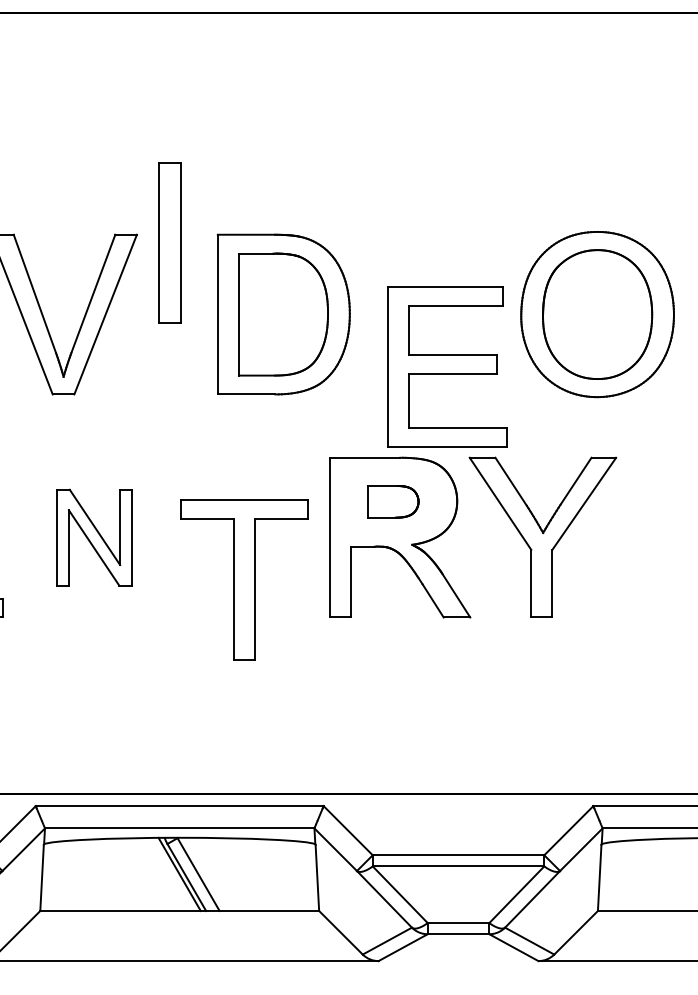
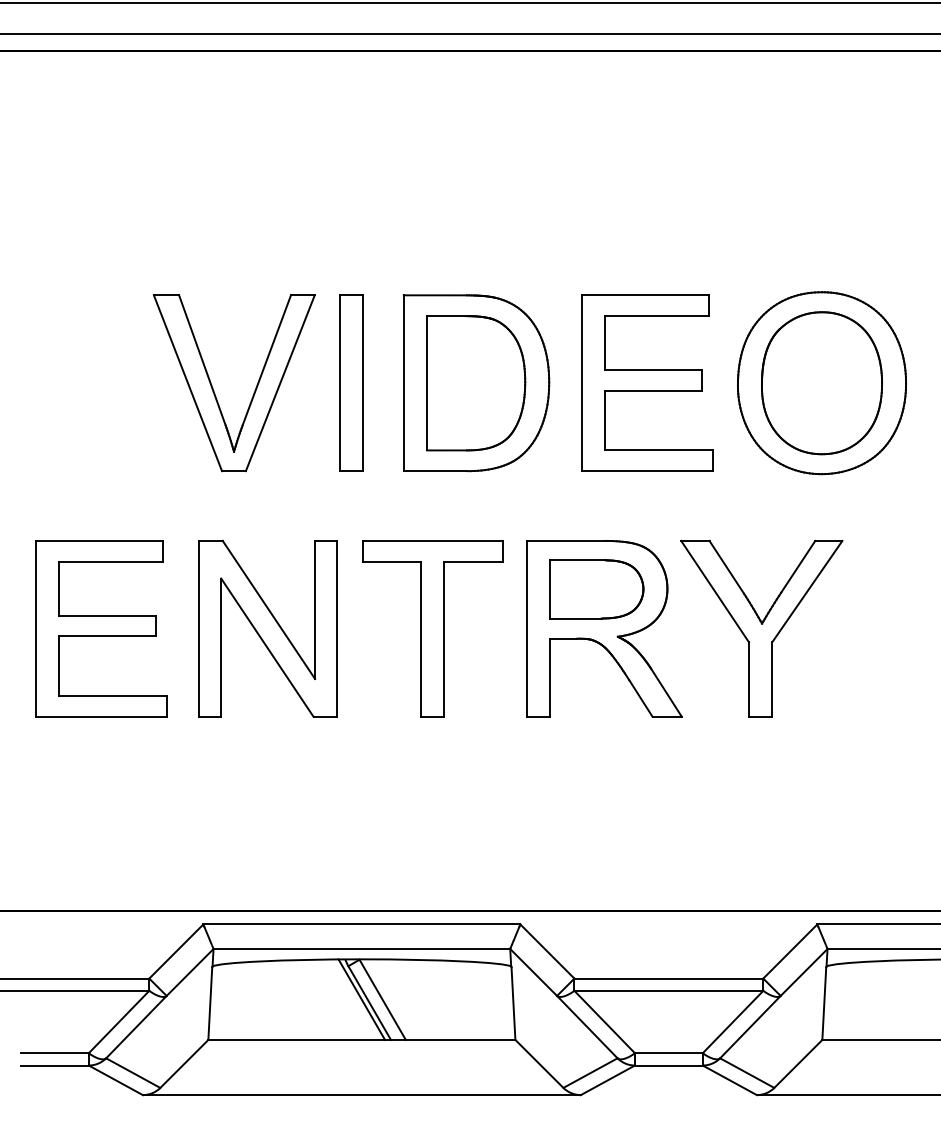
part: (170, 242) -> (351, 382), moved
part: (447, 366) -> (647, 382), moved
part: (392, 501) -> (596, 589), size x1.67
part: (94, 537) -> (267, 628), size x1.67
part: (243, 580) -> (432, 628), moved

